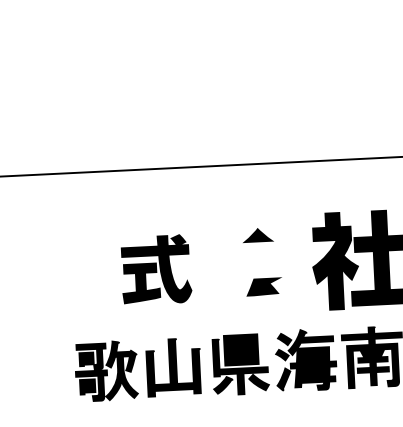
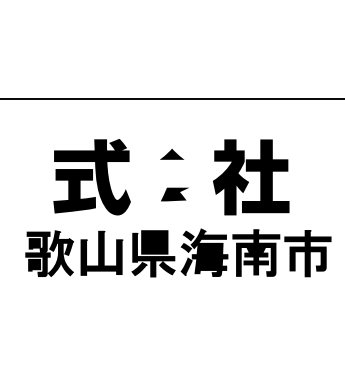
part: (155, 270) -> (91, 177), size x1.43

